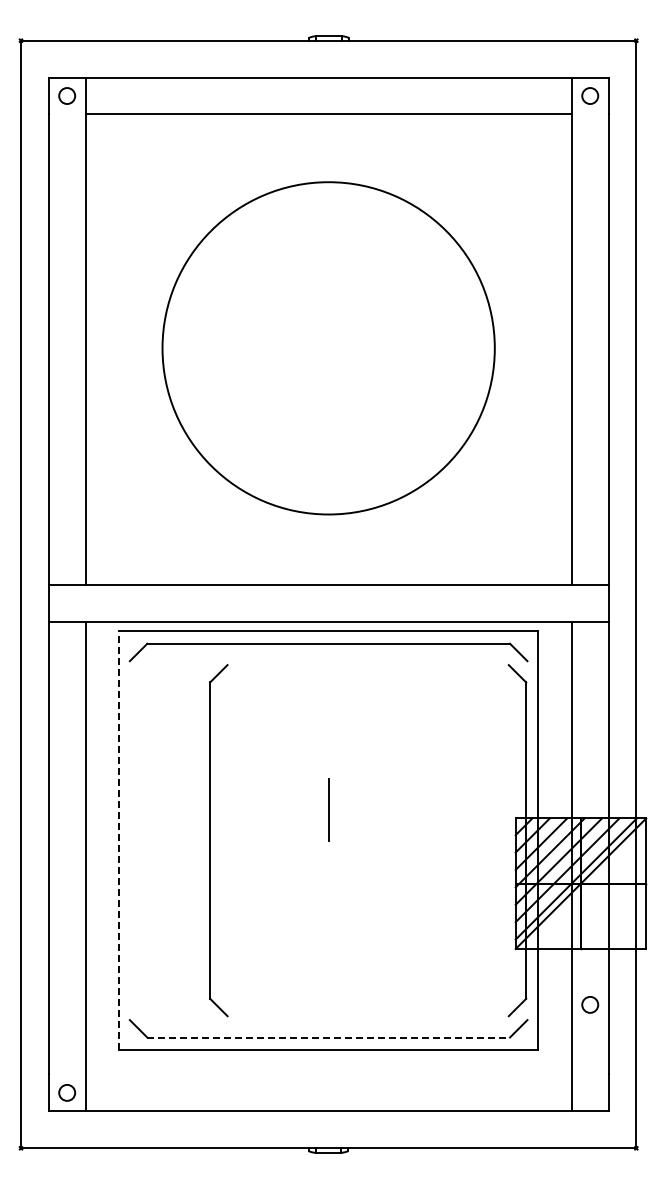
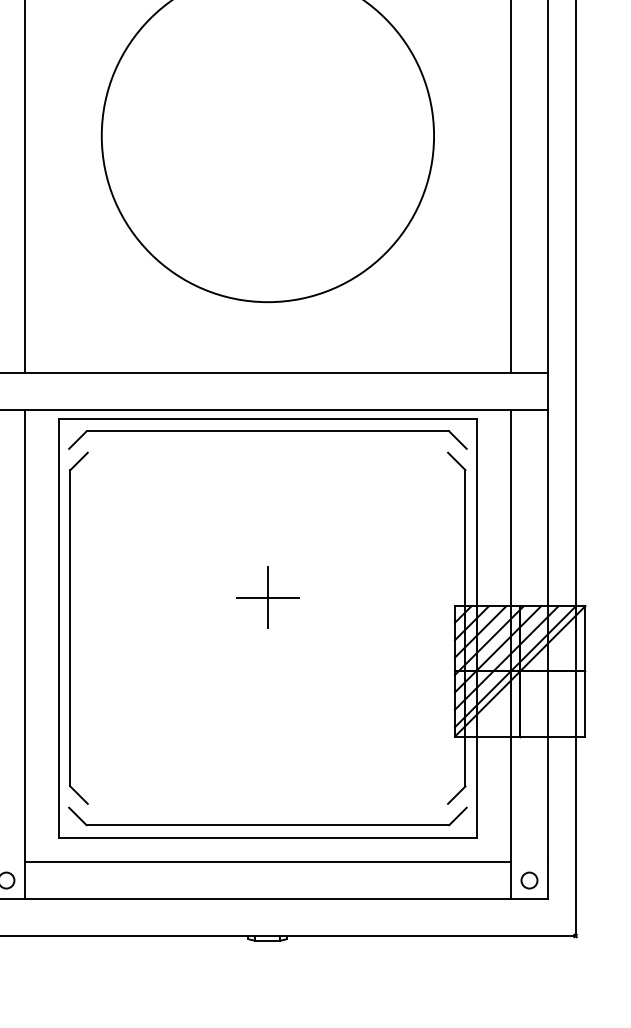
line: (328, 809) -> (267, 597), added
line: (119, 840) -> (58, 628), dashed -> solid
part: (210, 840) -> (70, 628), moved
circle: (590, 1004) -> (529, 880), moved
line: (329, 1037) -> (268, 825), dashed -> solid
line: (328, 1074) -> (267, 862), added

